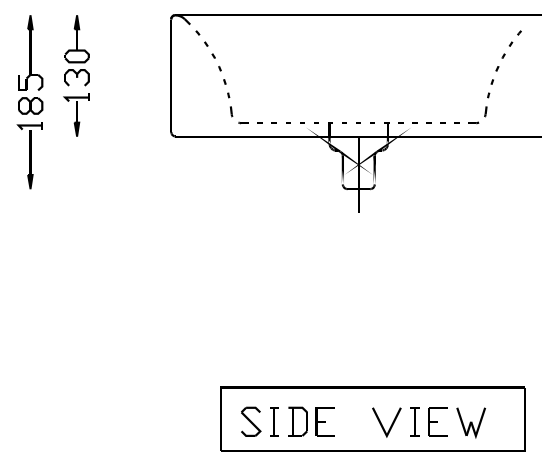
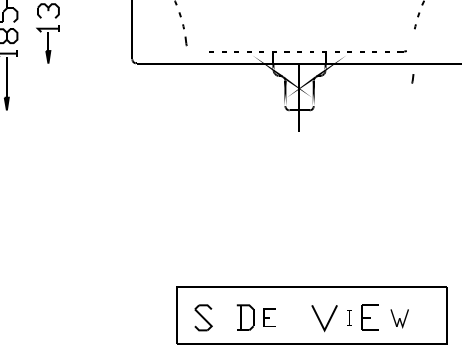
part: (485, 111) -> (412, 78), moved
part: (243, 122) -> (196, 50), removed
part: (274, 421) -> (224, 317), removed
part: (324, 421) -> (269, 317), size x0.7
part: (414, 421) -> (349, 317), size x0.6
part: (470, 422) -> (399, 318), size x0.7

